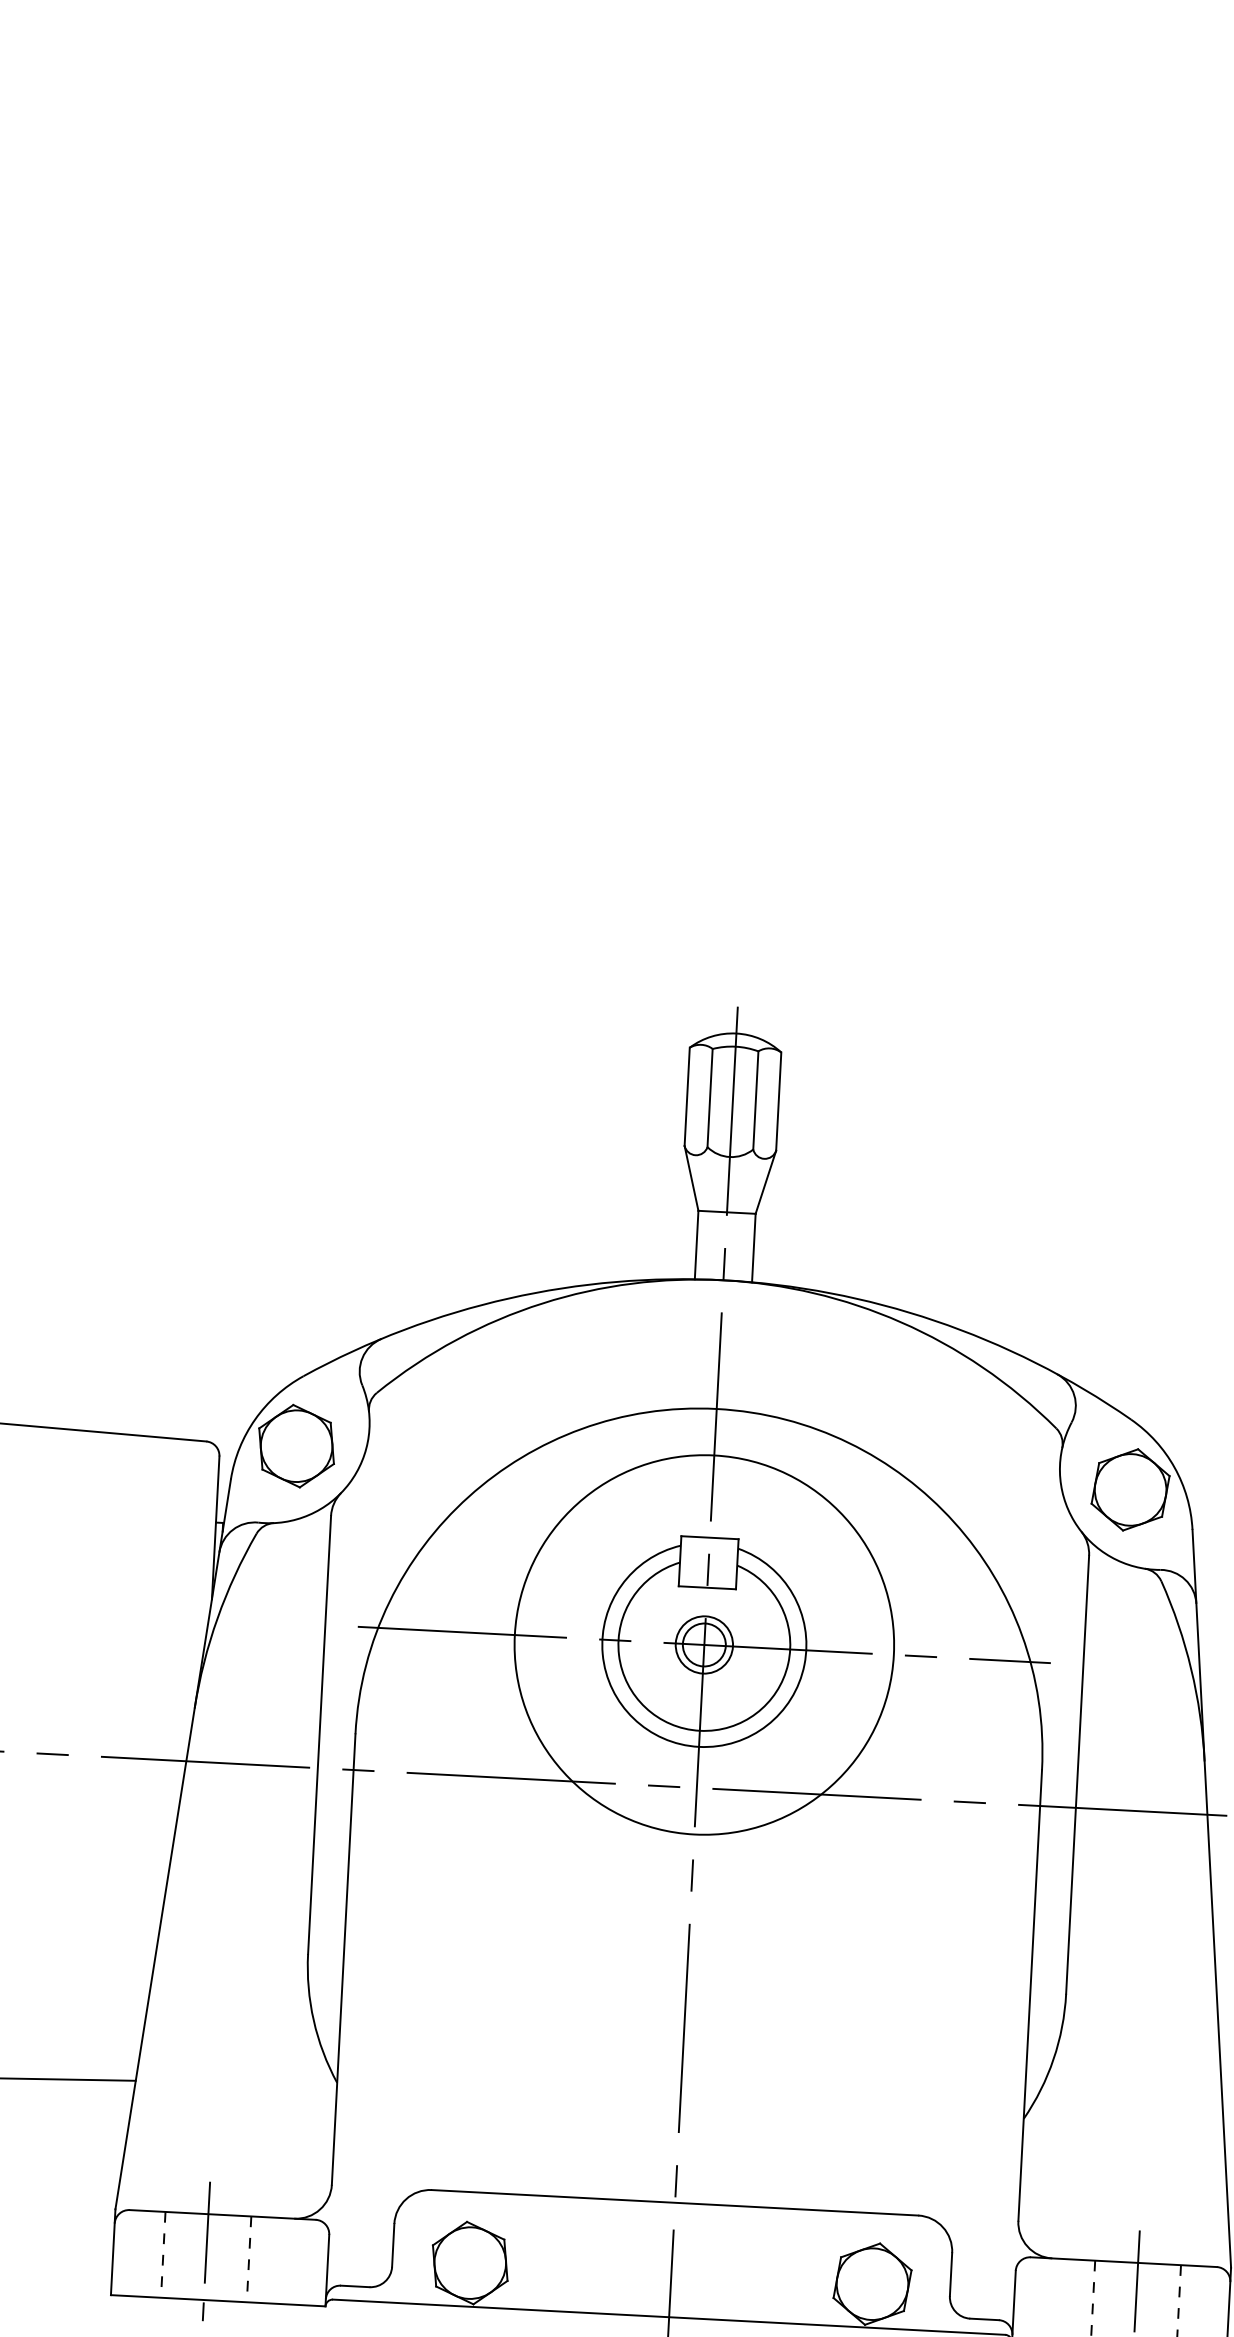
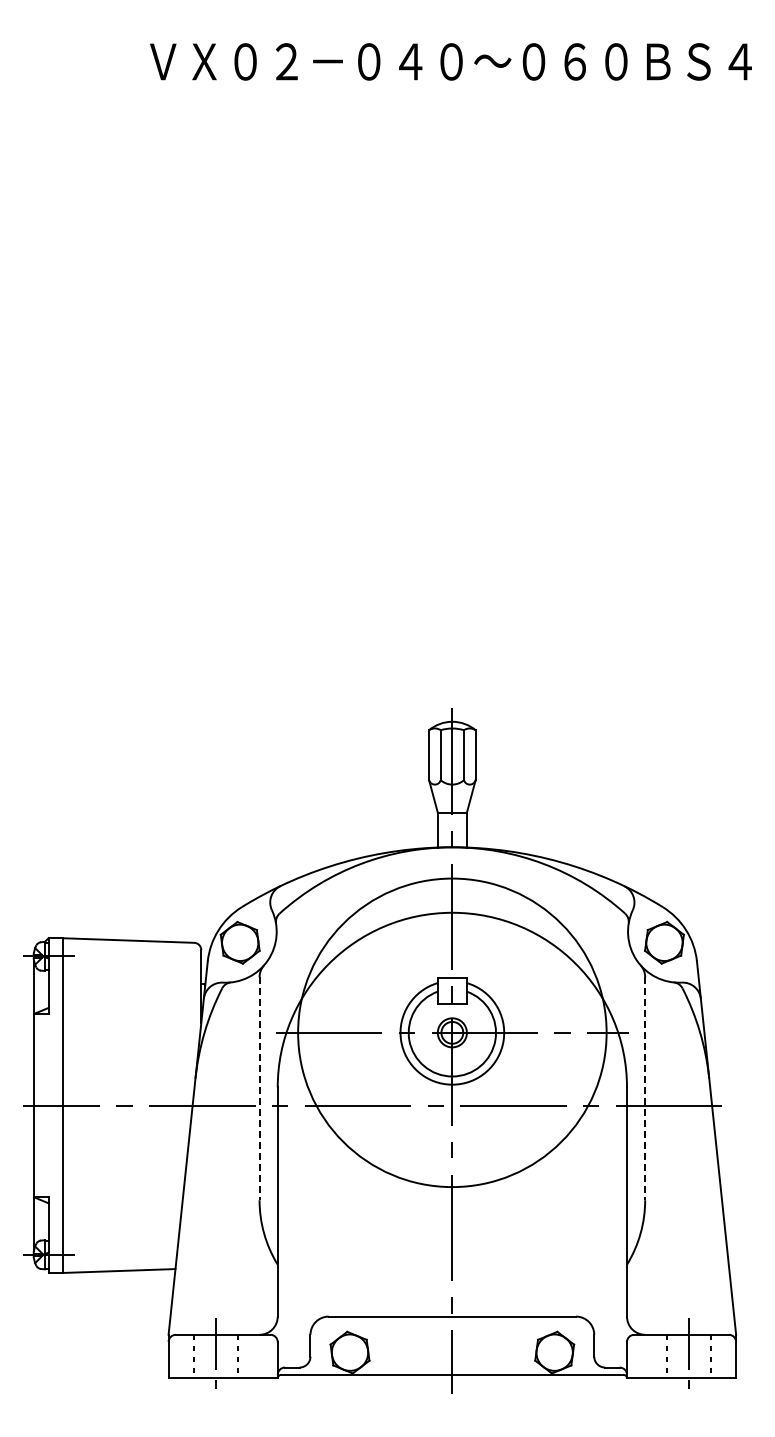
circle: (702, 1644) -> (451, 1032), size x1.6
line: (319, 1736) -> (259, 1089), solid -> dashed
line: (1078, 1776) -> (645, 1089), solid -> dashed

